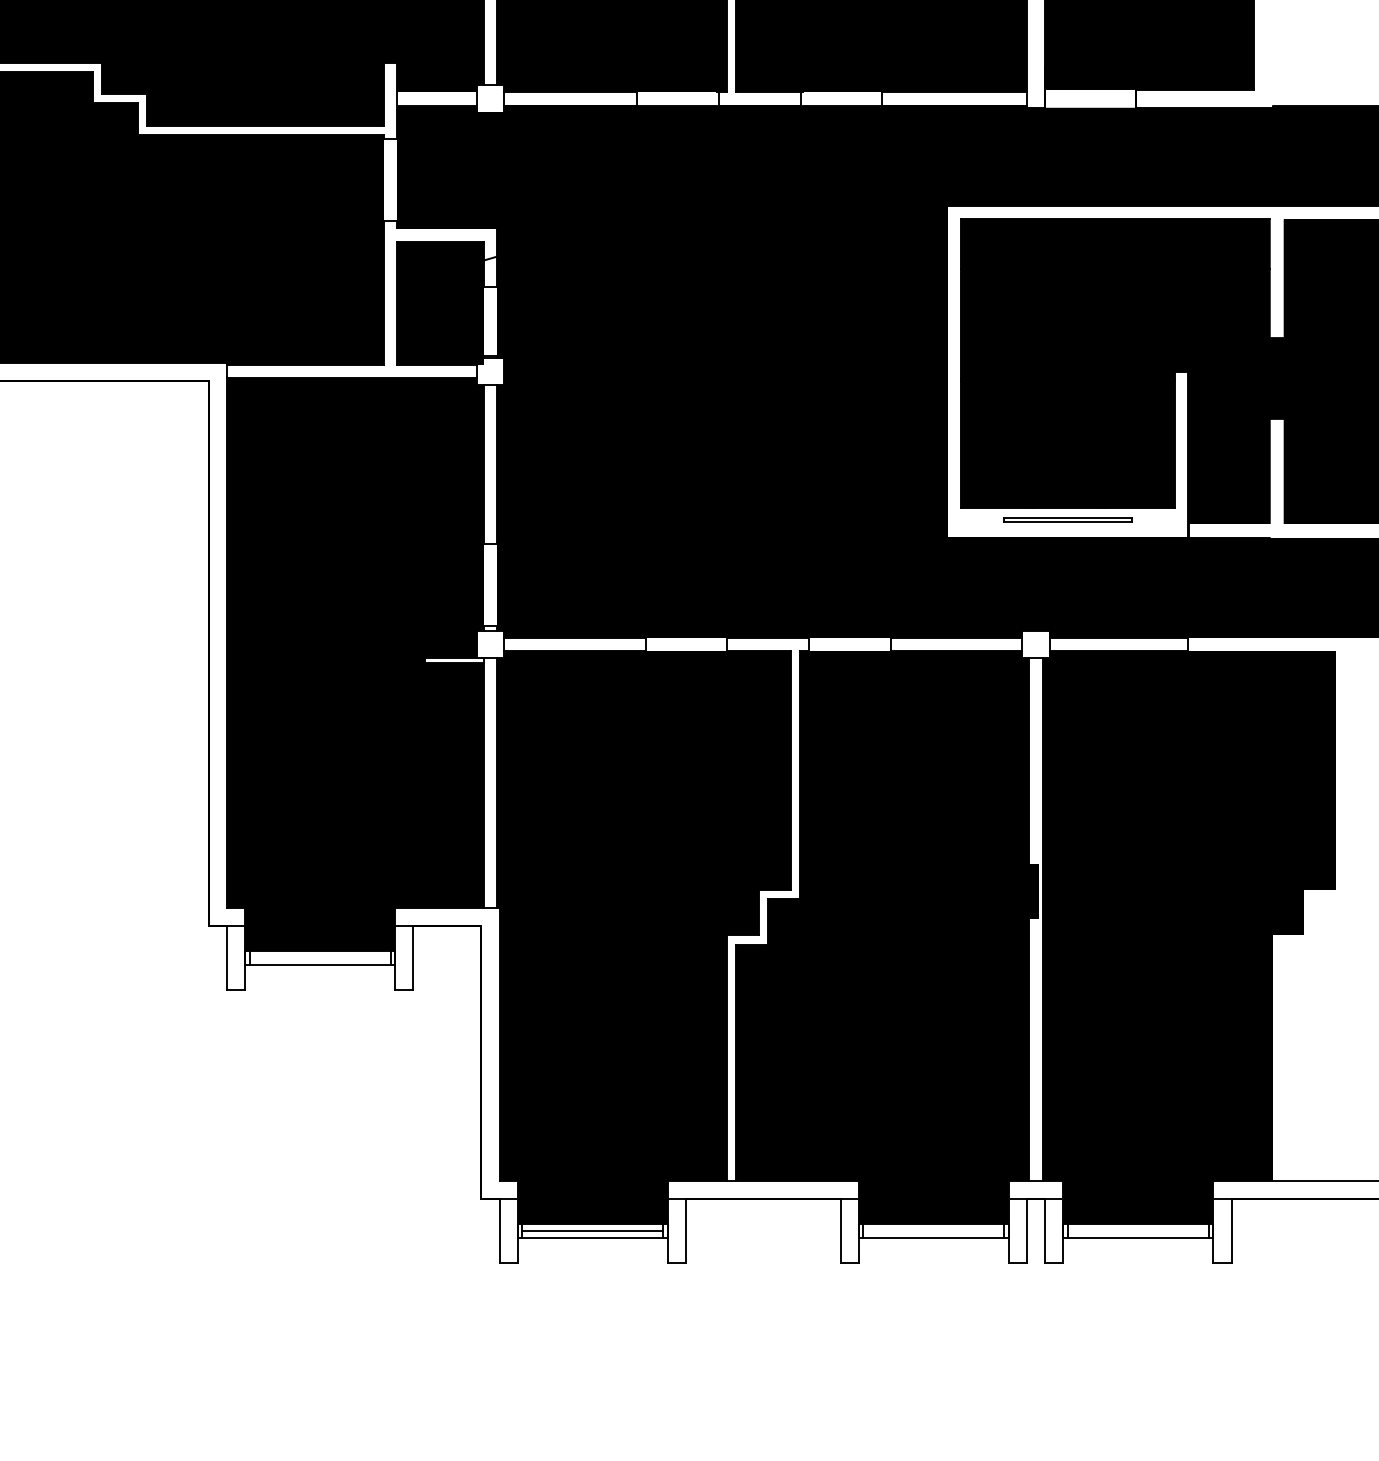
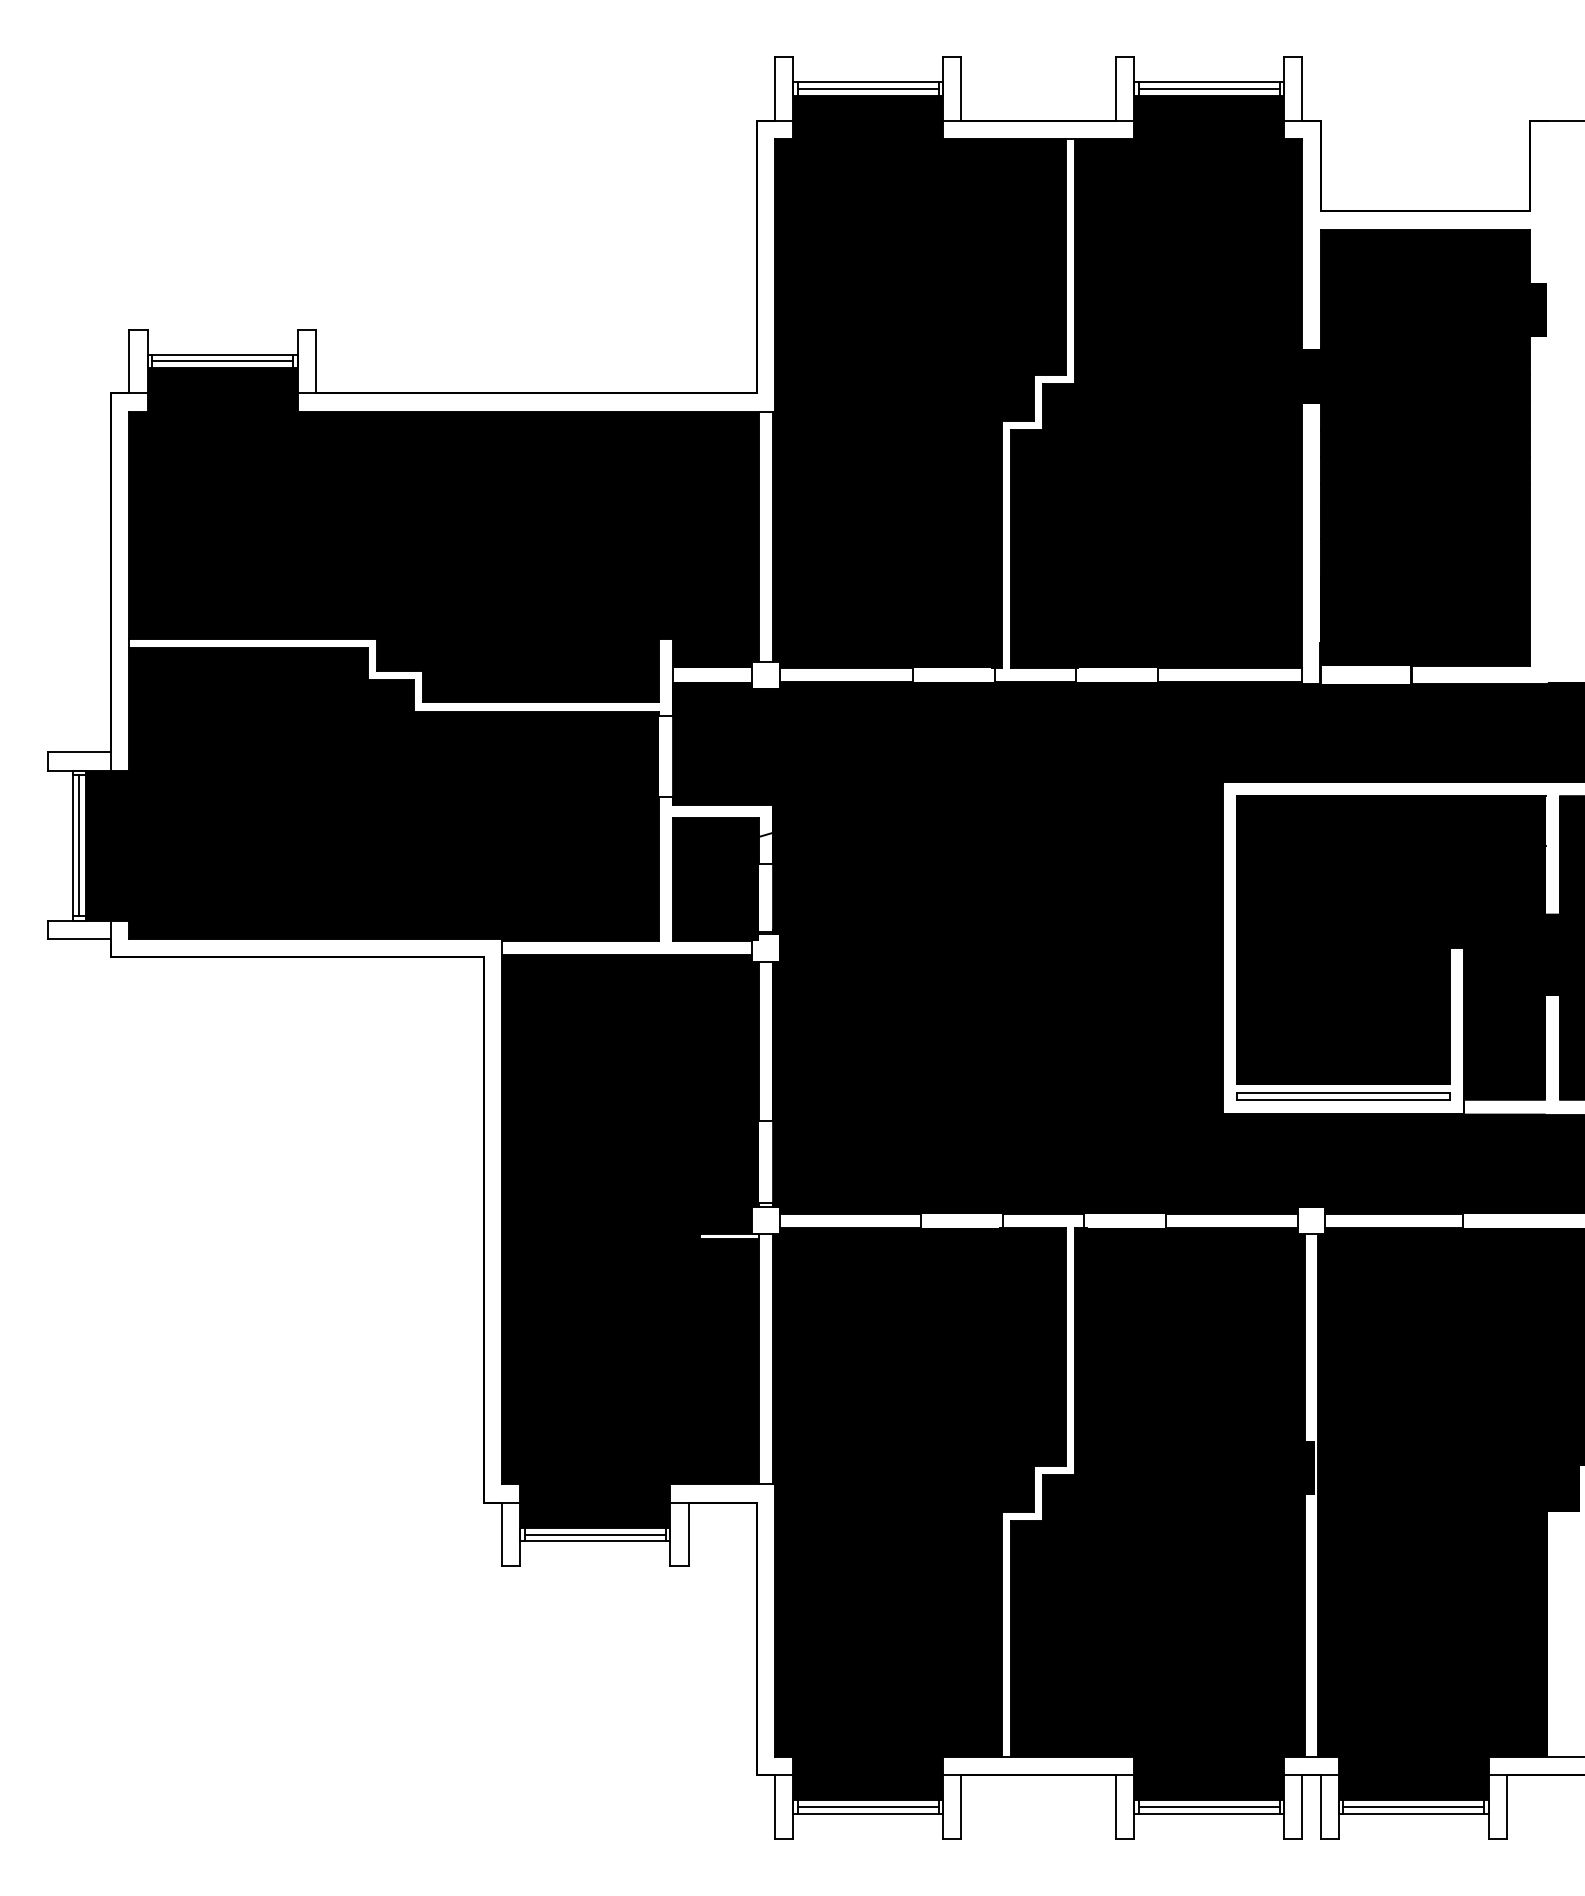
part: (1068, 520) -> (1343, 1096), size x1.67
line: (320, 958) -> (595, 1534), added
line: (933, 1231) -> (1208, 1807), added
line: (1138, 1231) -> (1413, 1807), added

